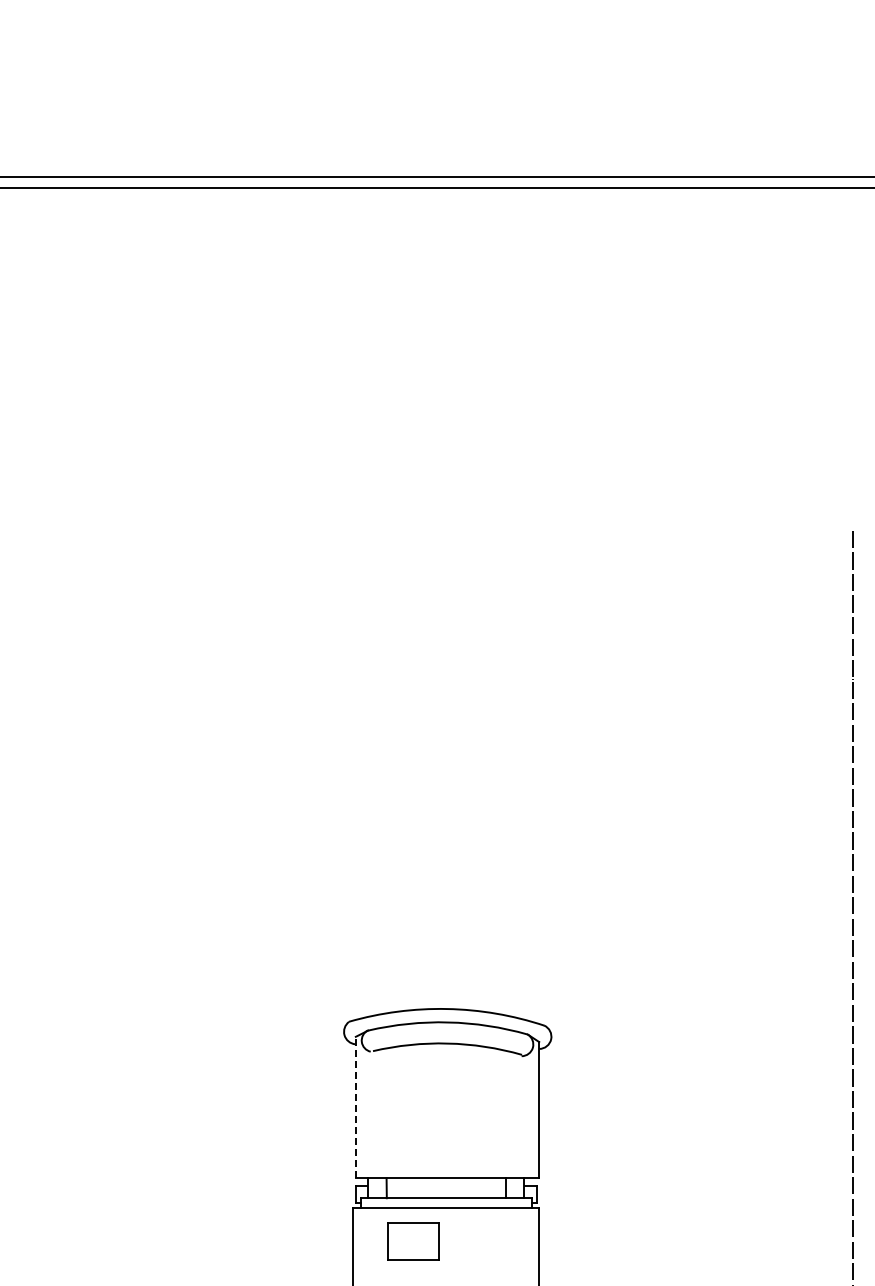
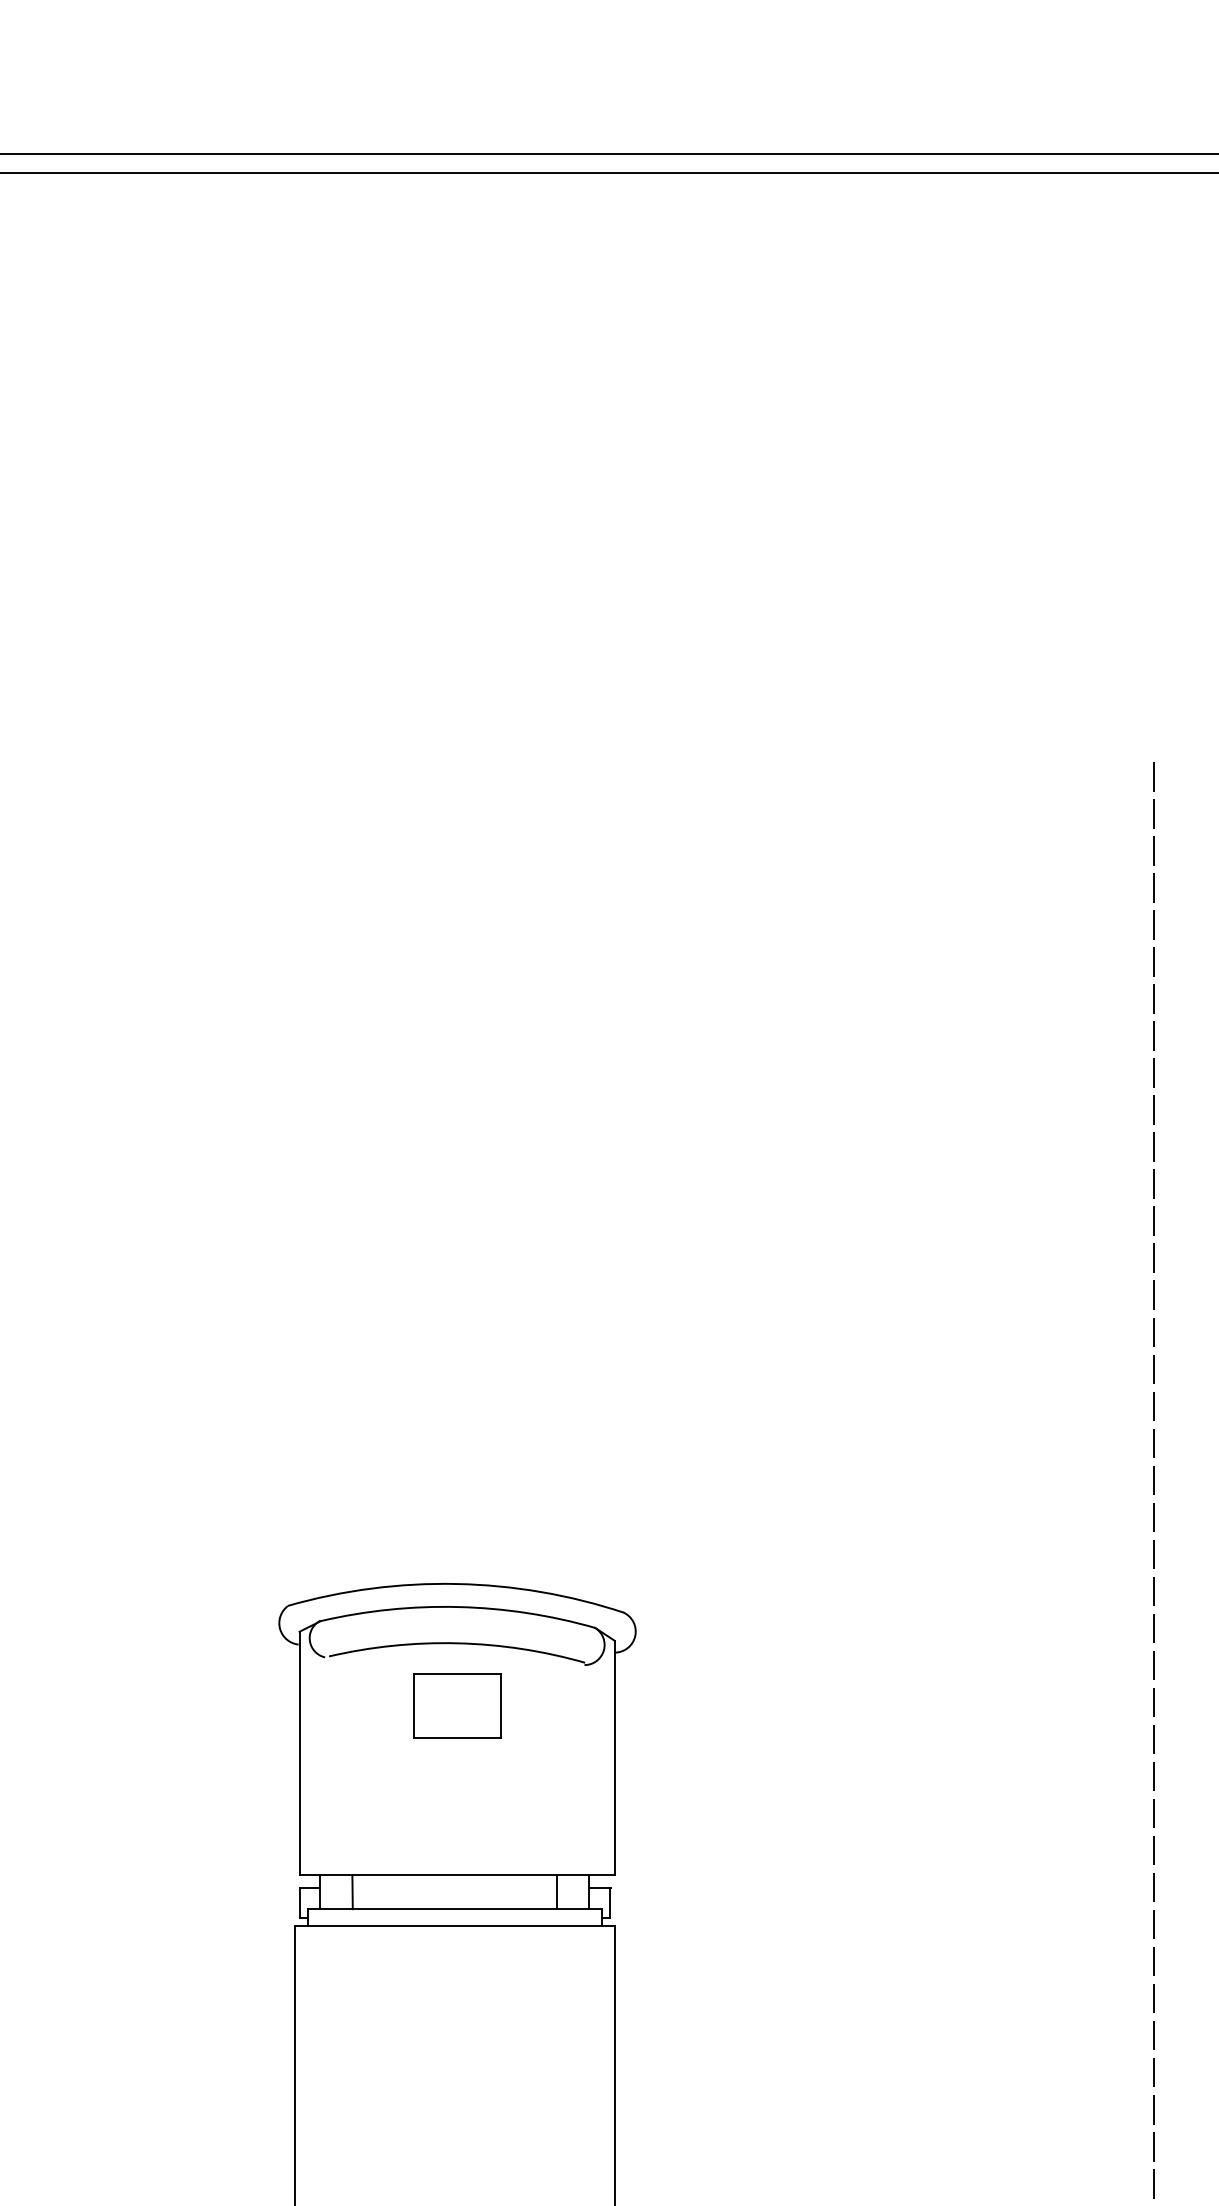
line: (355, 1107) -> (298, 1753), dashed -> solid
part: (413, 1241) -> (457, 1706), moved

